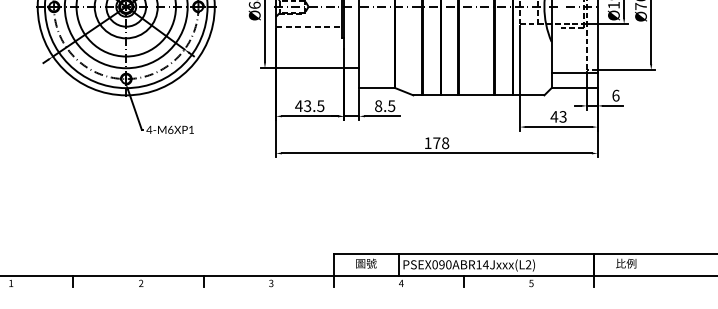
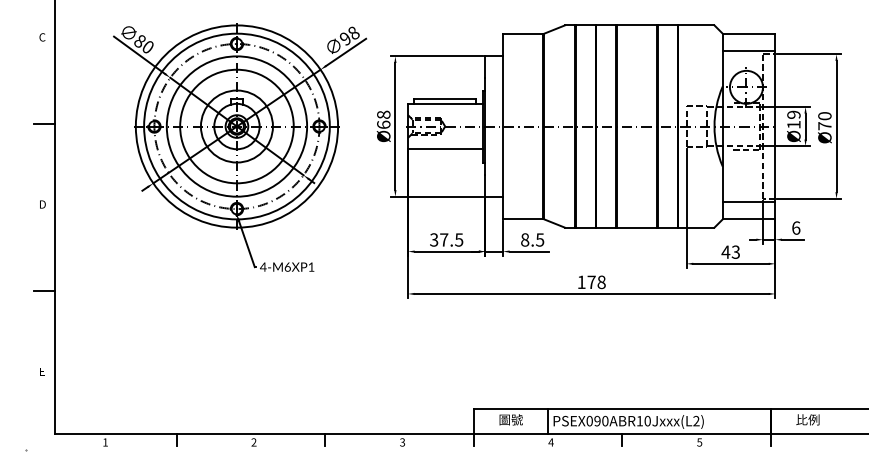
line: (308, 26) -> (445, 149), dashed -> solid
text: (302, 105) -> (438, 239), 43.5 -> 37.5
text: (485, 264) -> (647, 420), PSEX090ABR14Jxxx(L2) -> PSEX090ABR10Jxxx(L2)

